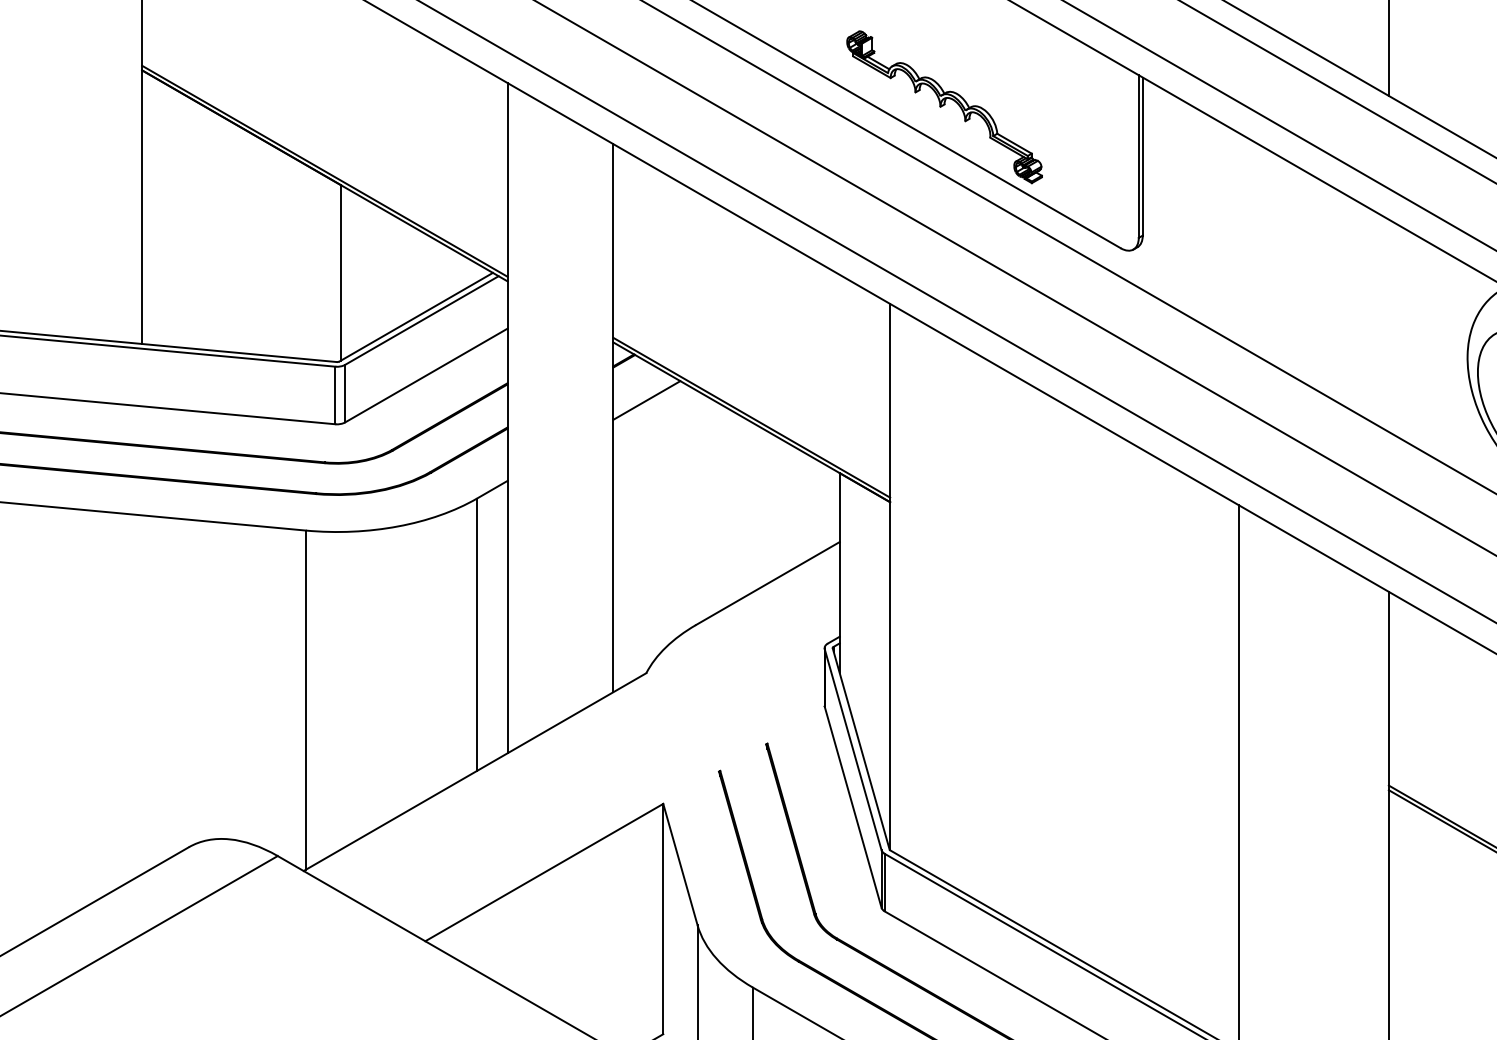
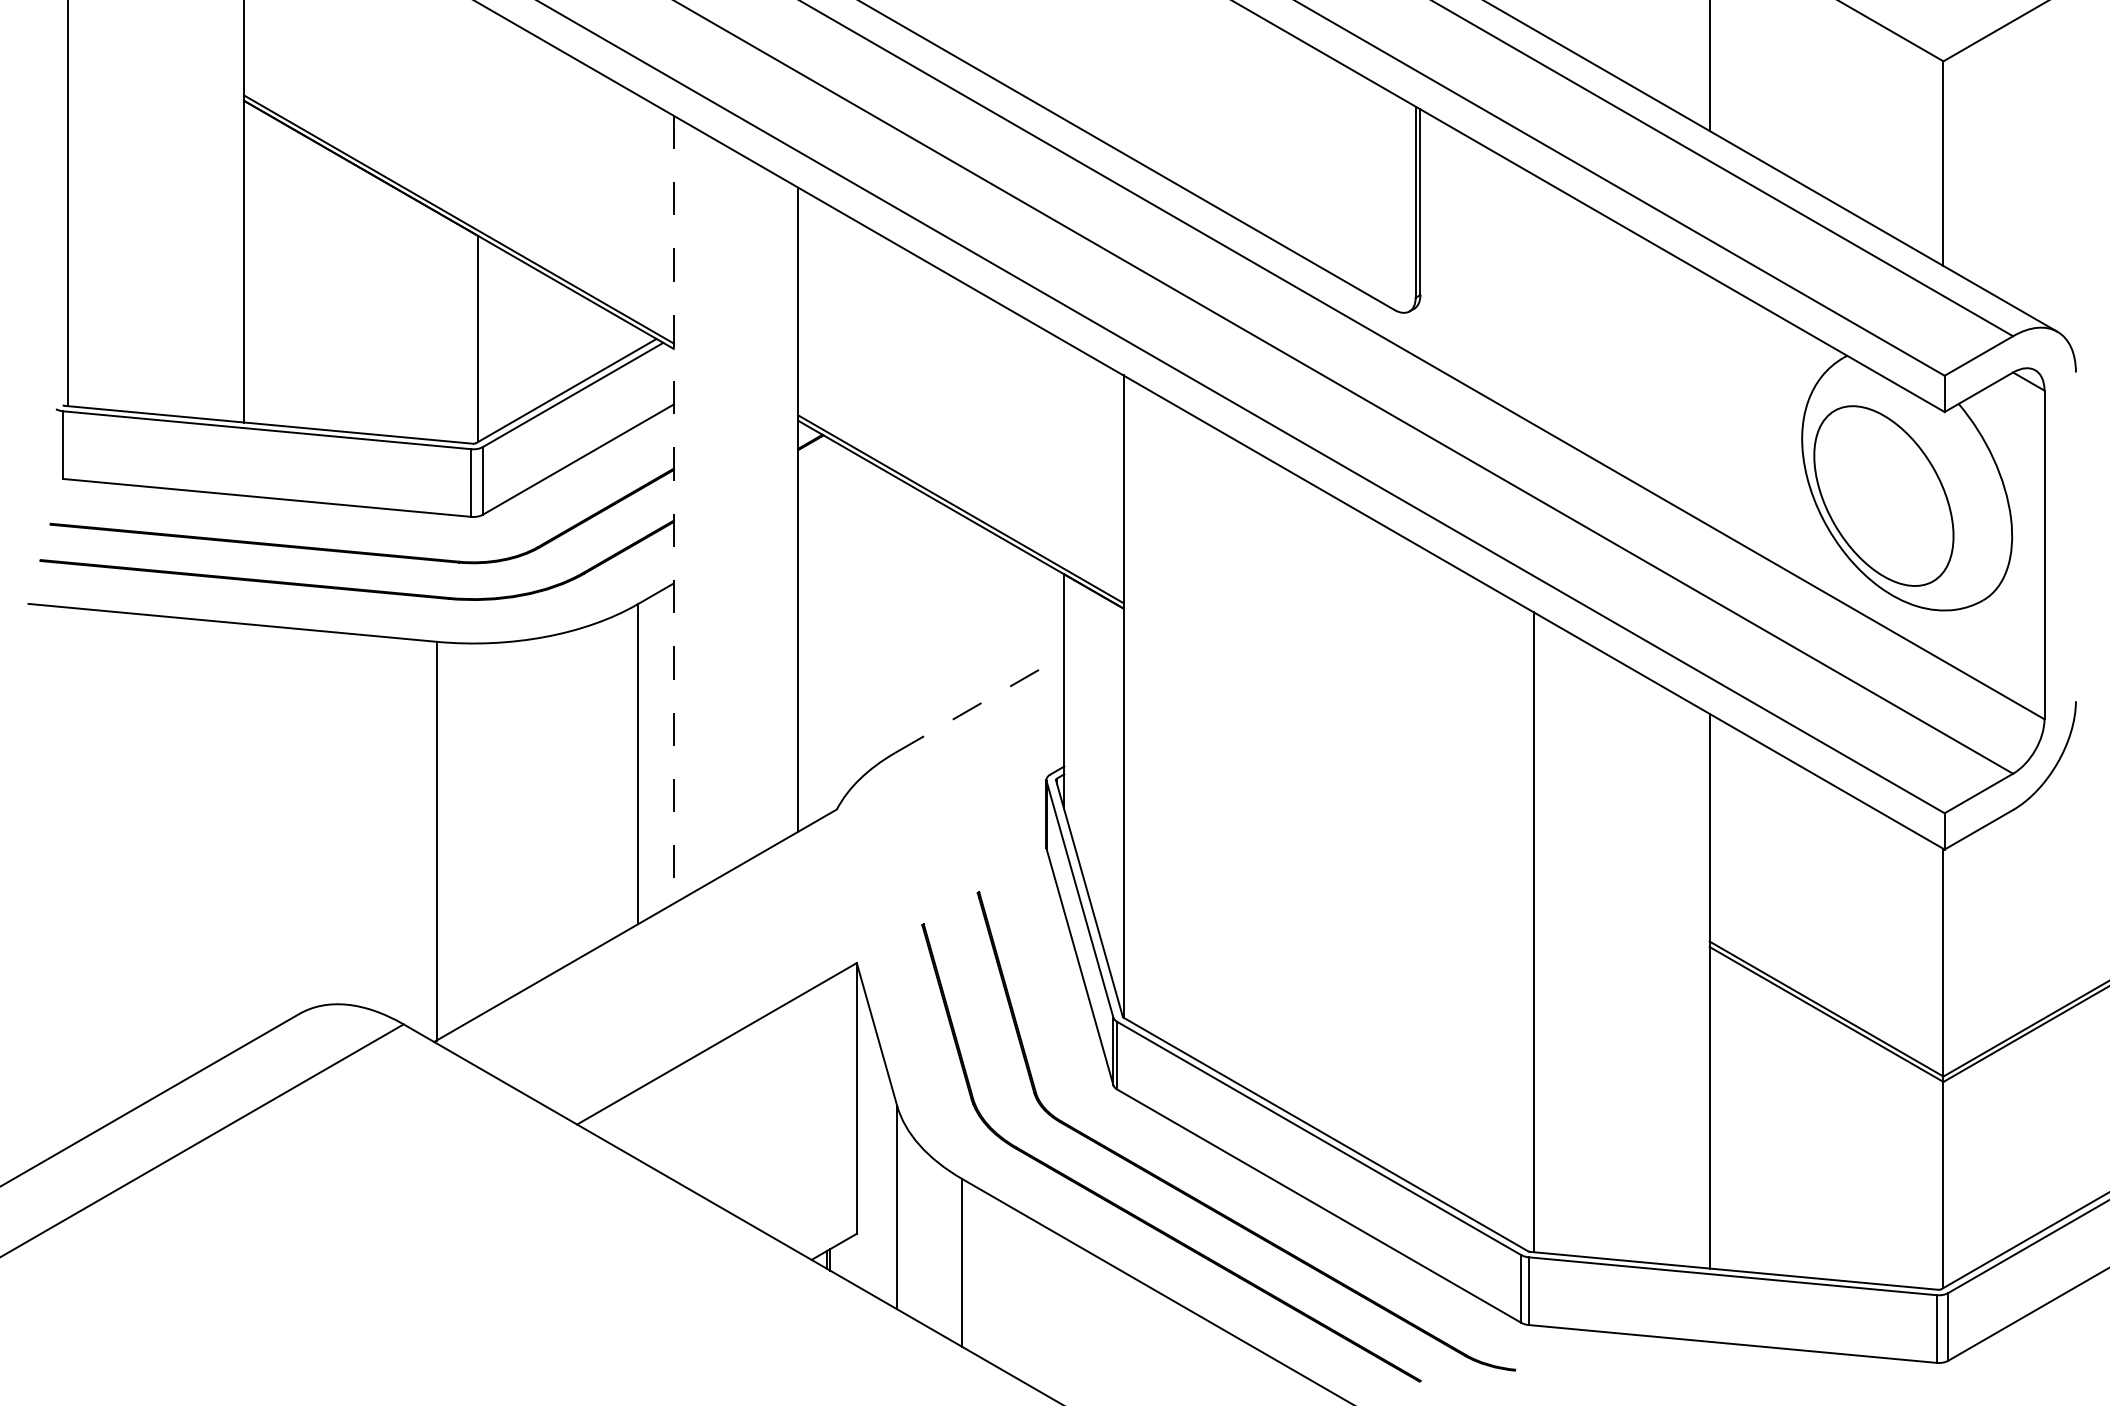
part: (944, 107) -> (1187, 144), removed
line: (646, 400) -> (837, 488), removed
line: (507, 417) -> (673, 509), solid -> dashed
line: (767, 583) -> (979, 704), solid -> dashed

